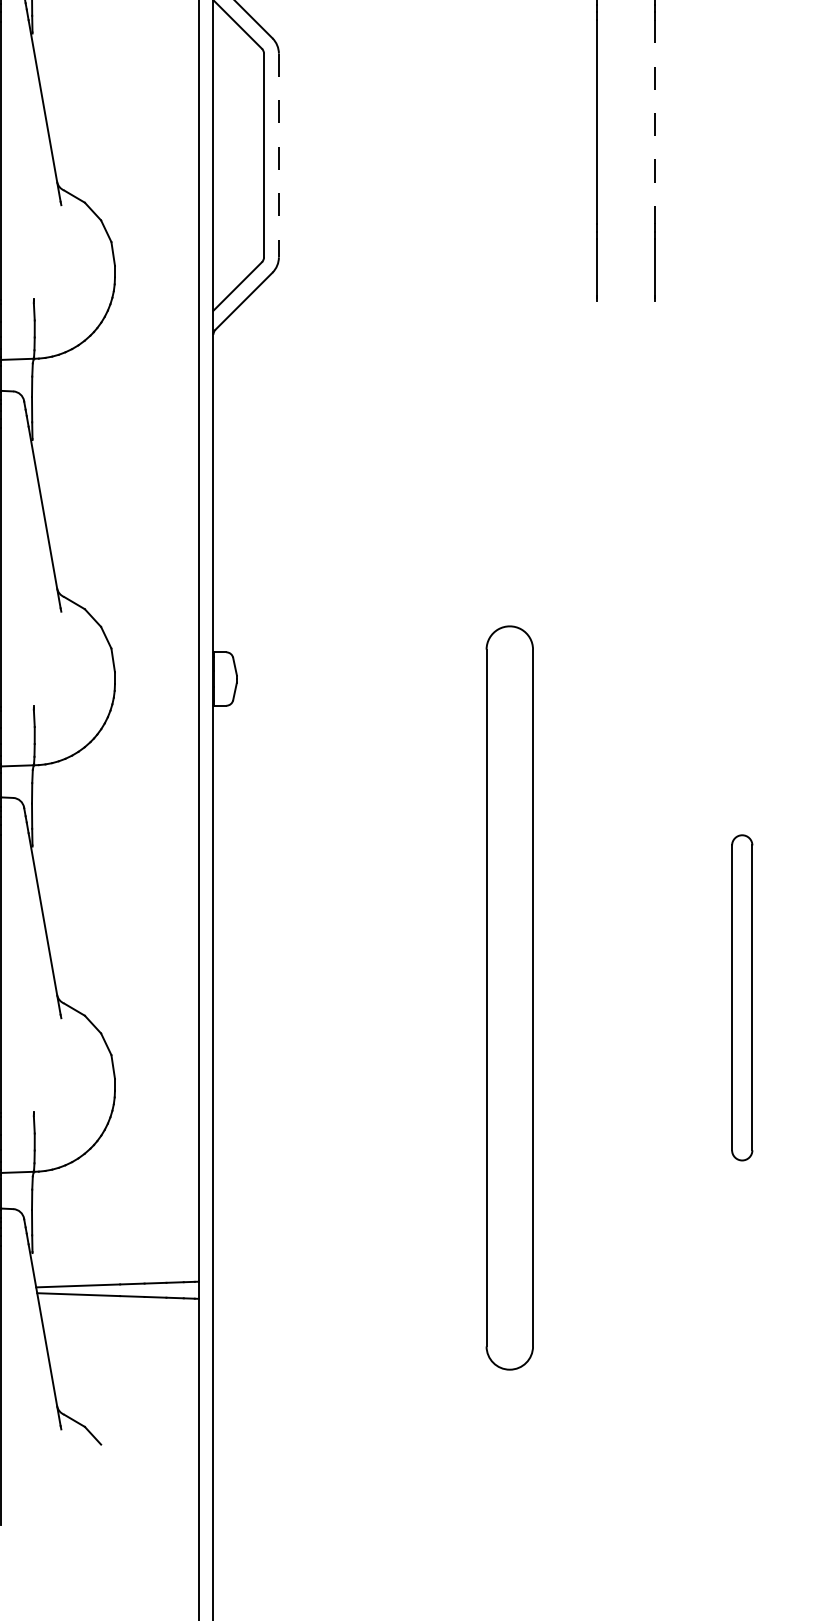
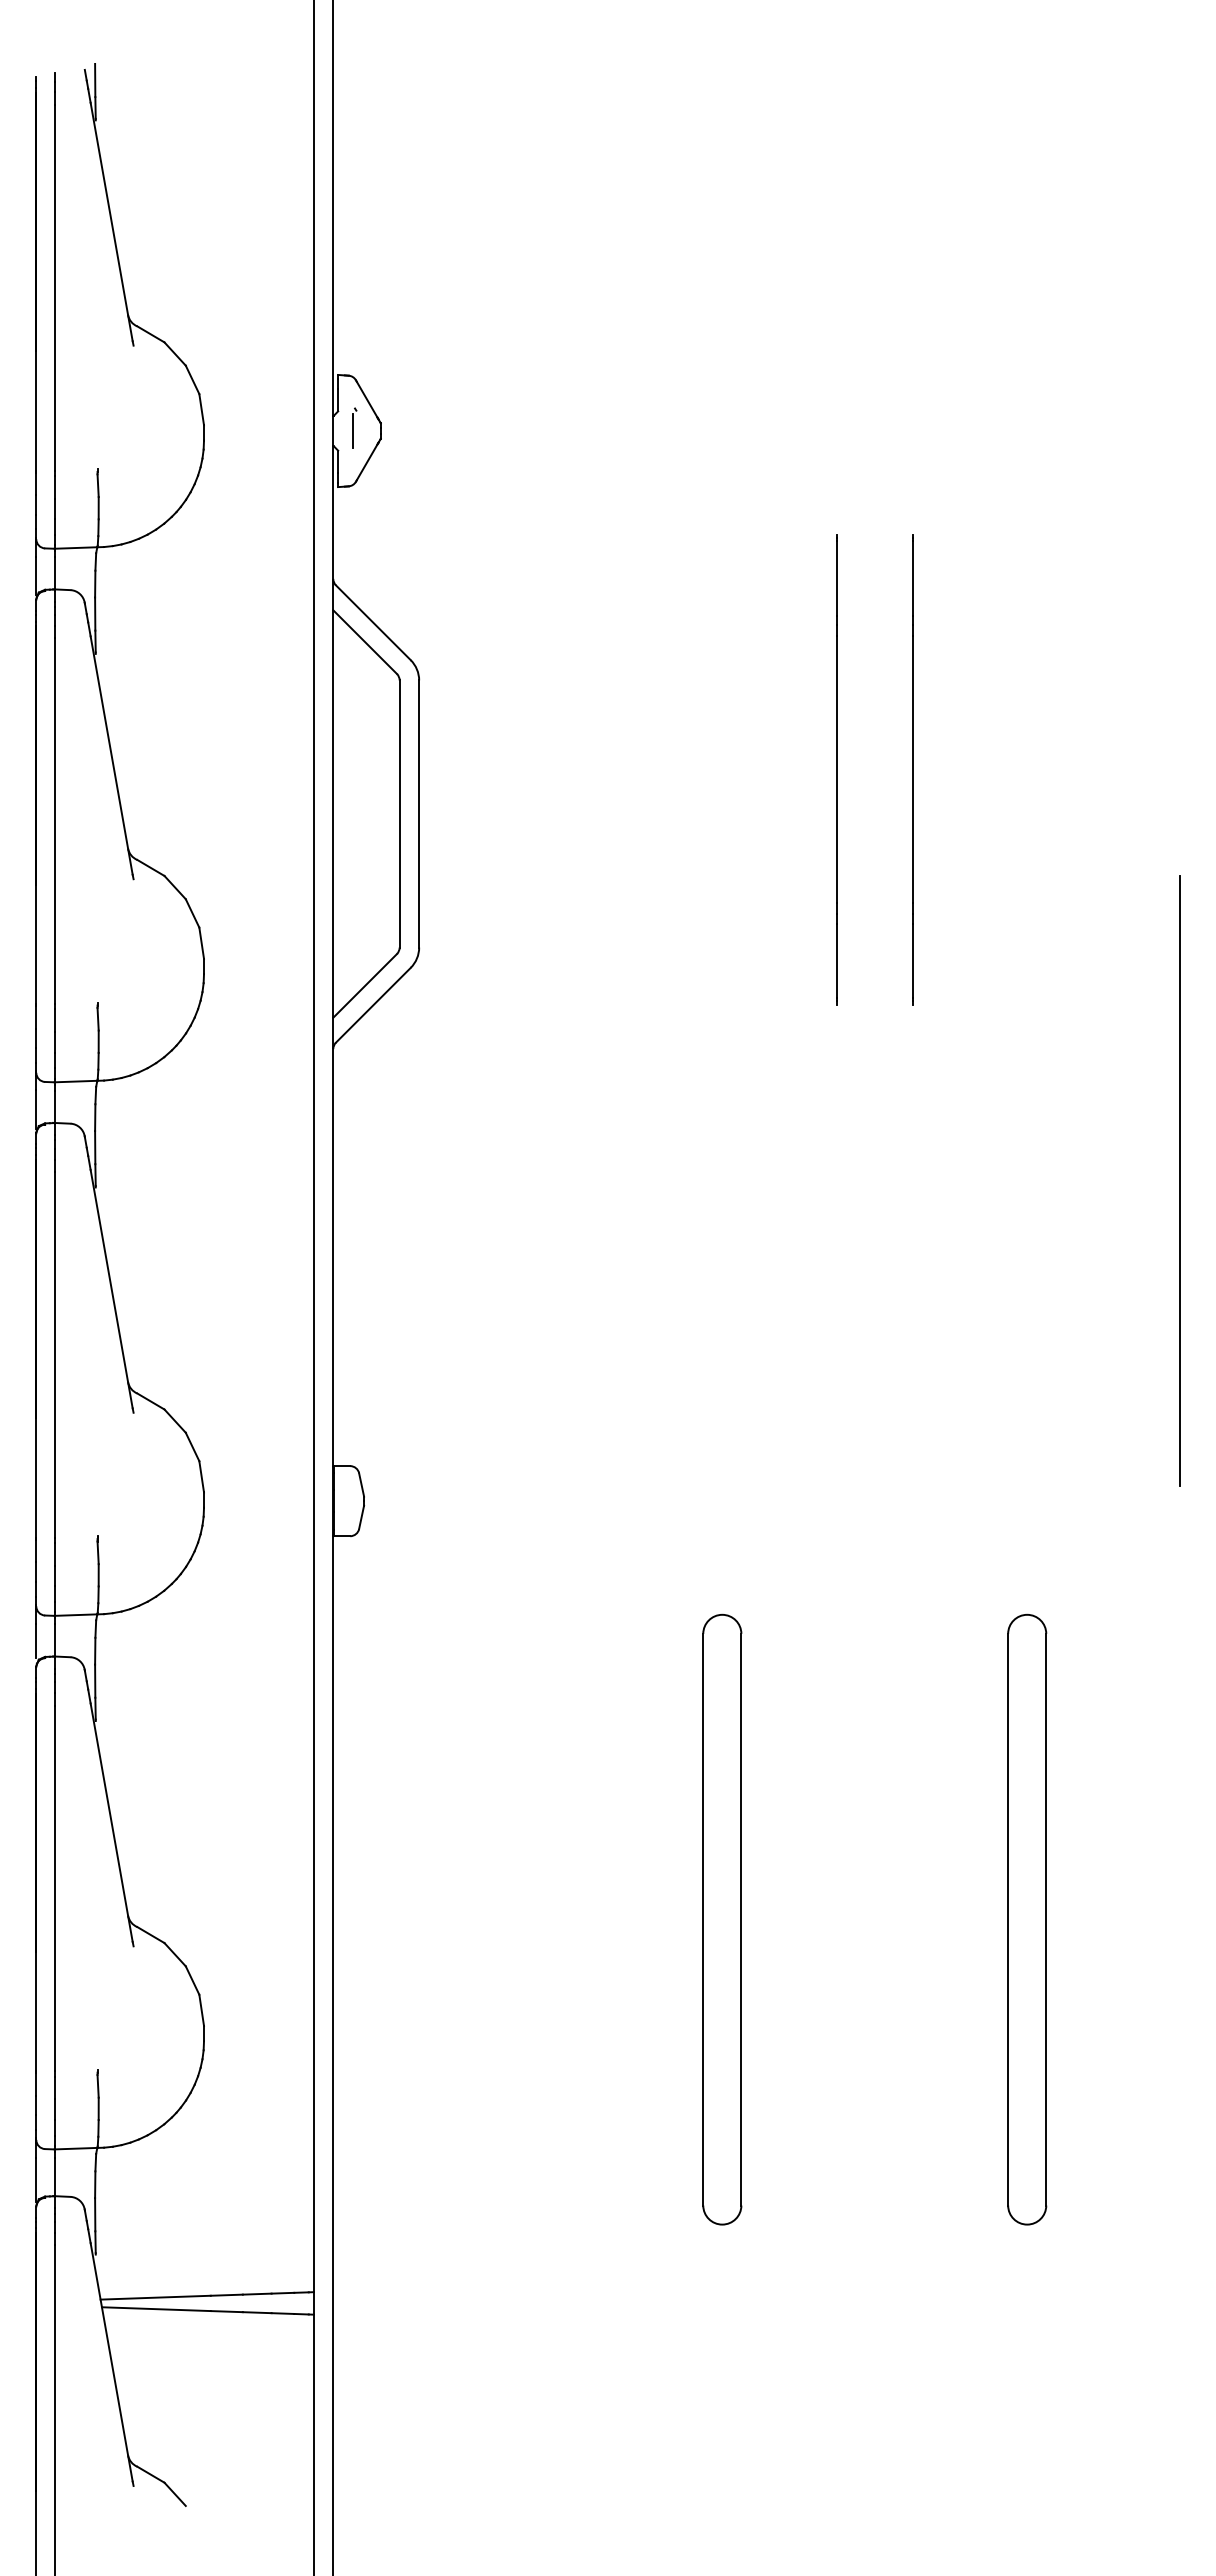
line: (654, 121) -> (912, 769), dashed -> solid
line: (279, 155) -> (419, 814), dashed -> solid
part: (510, 997) -> (722, 1919), size x0.62
part: (742, 997) -> (1027, 1919), size x1.43

